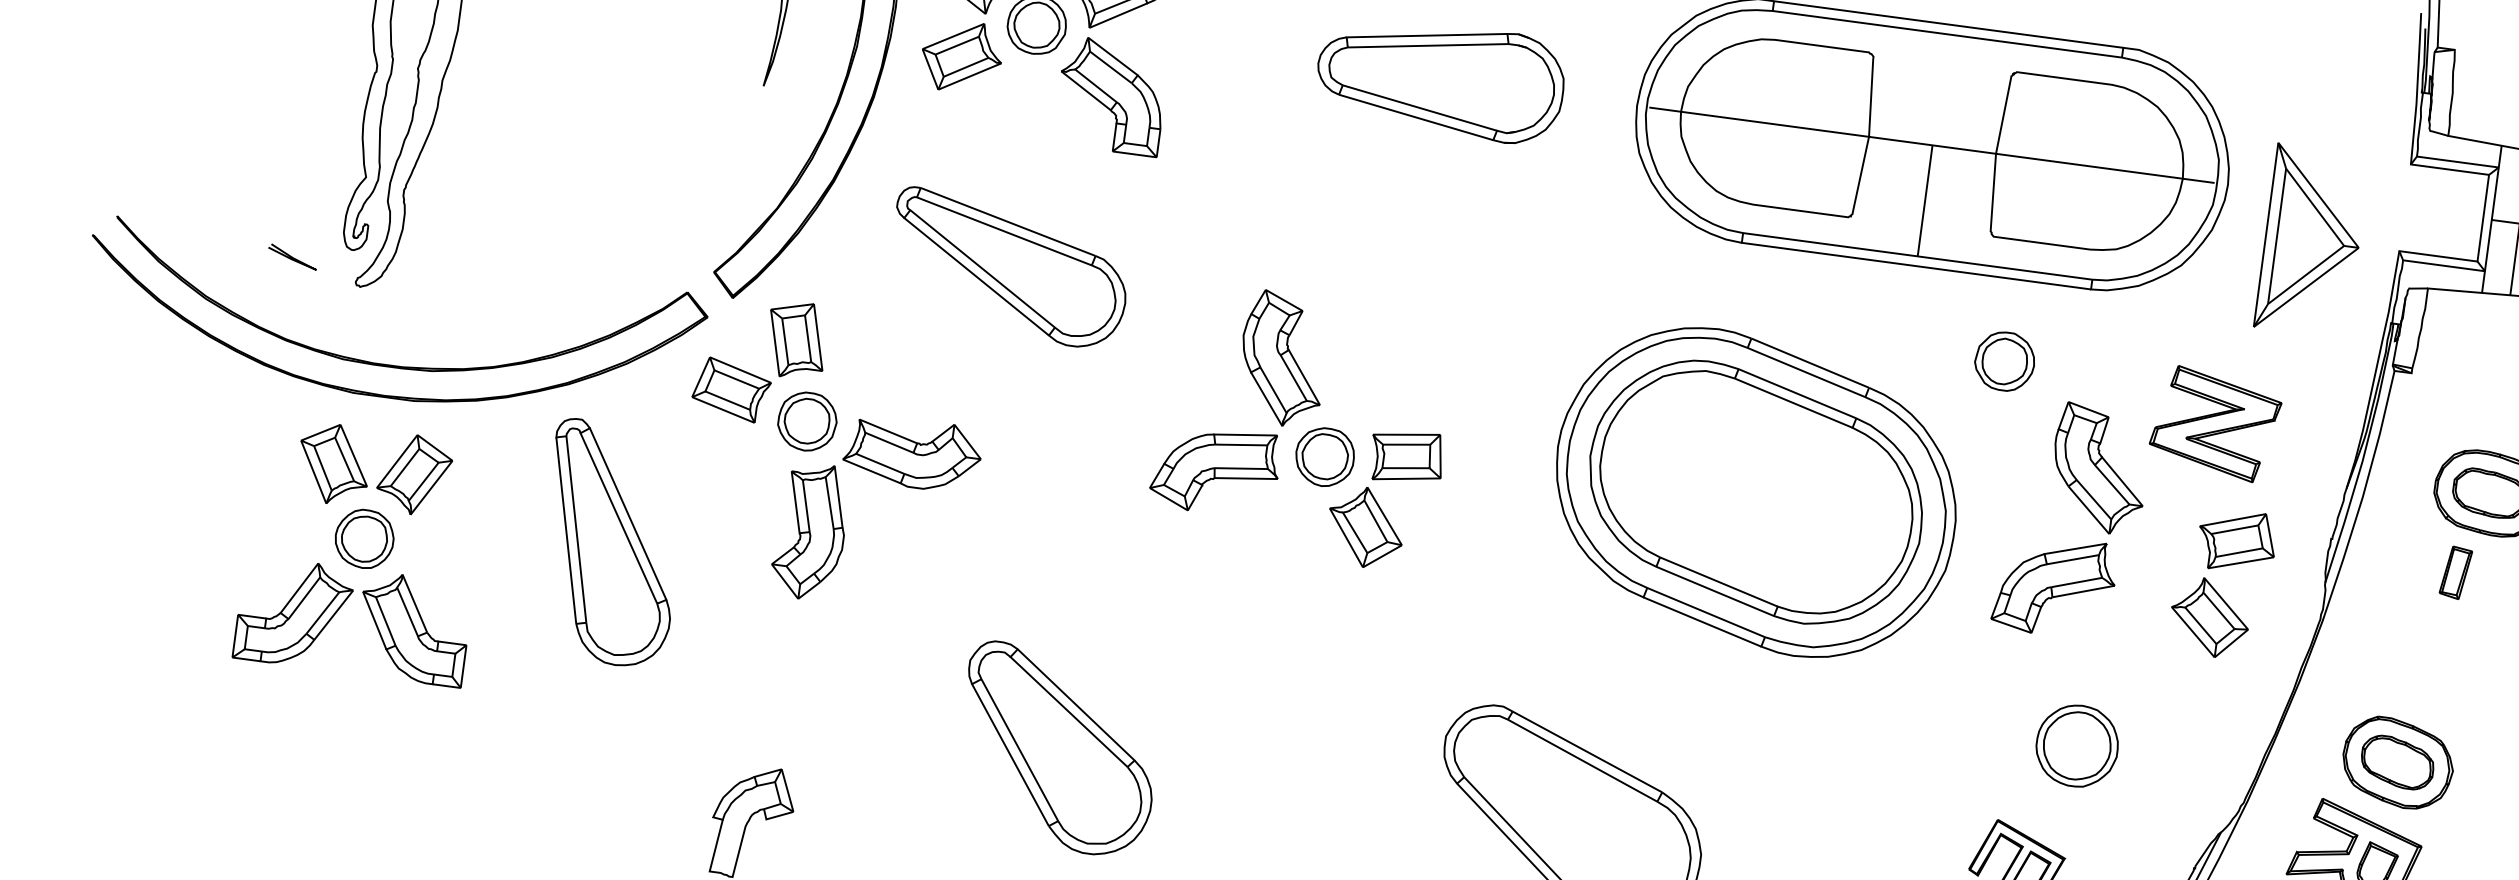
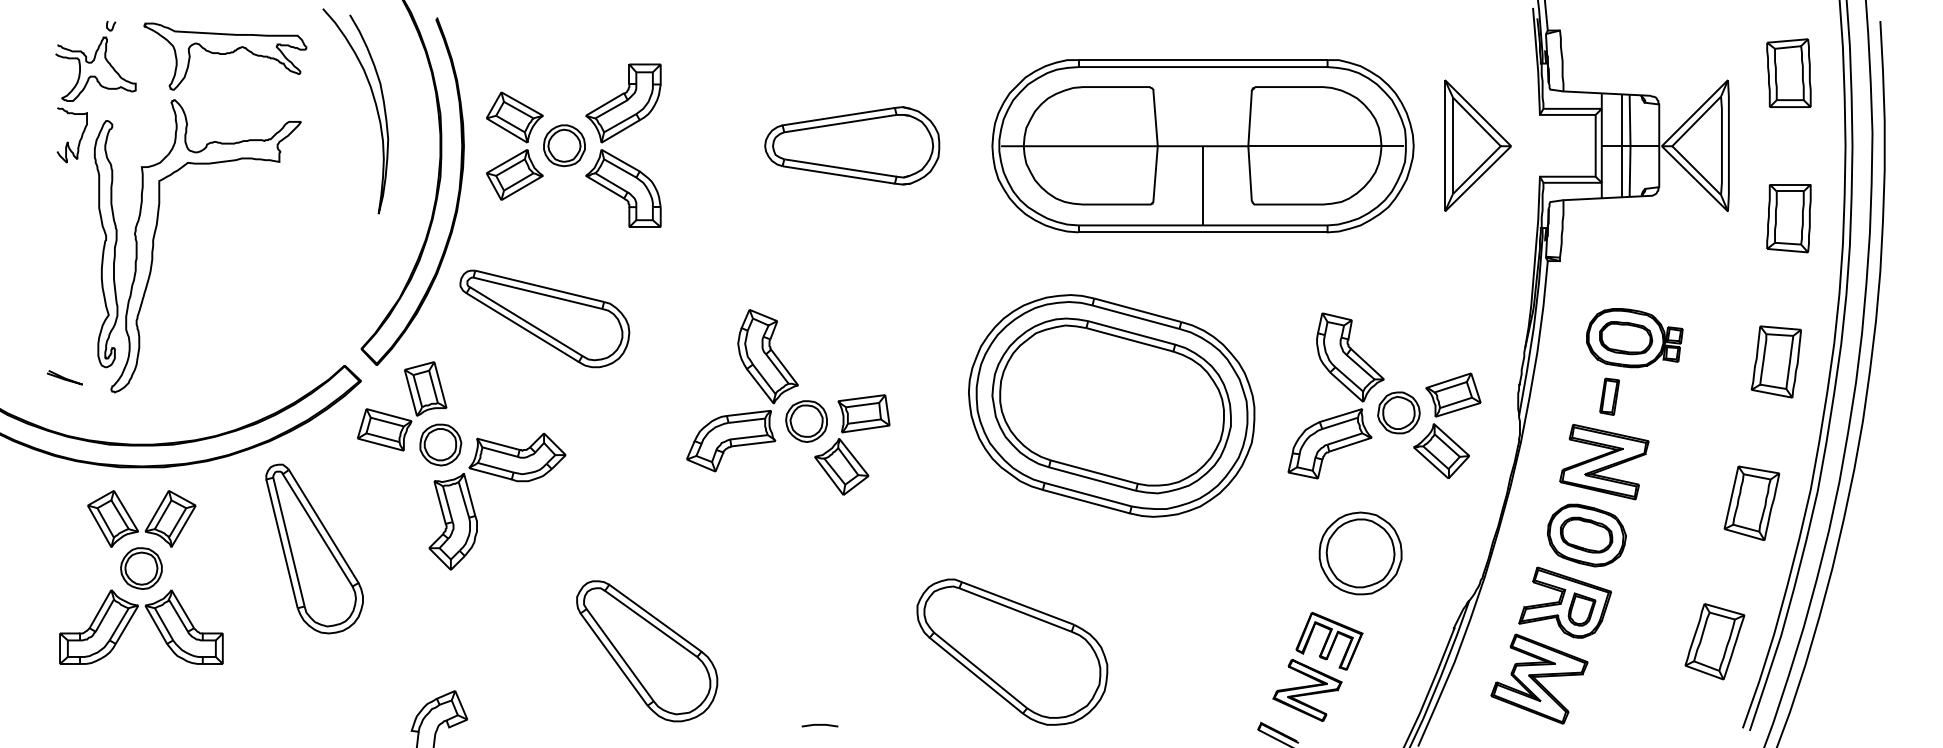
part: (2311, 240) -> (1477, 145), moved
part: (1008, 267) -> (544, 318), moved
part: (2004, 360) -> (1398, 412), moved
part: (2215, 423) -> (1604, 461), moved
part: (2077, 745) -> (1360, 553), size x1.43

